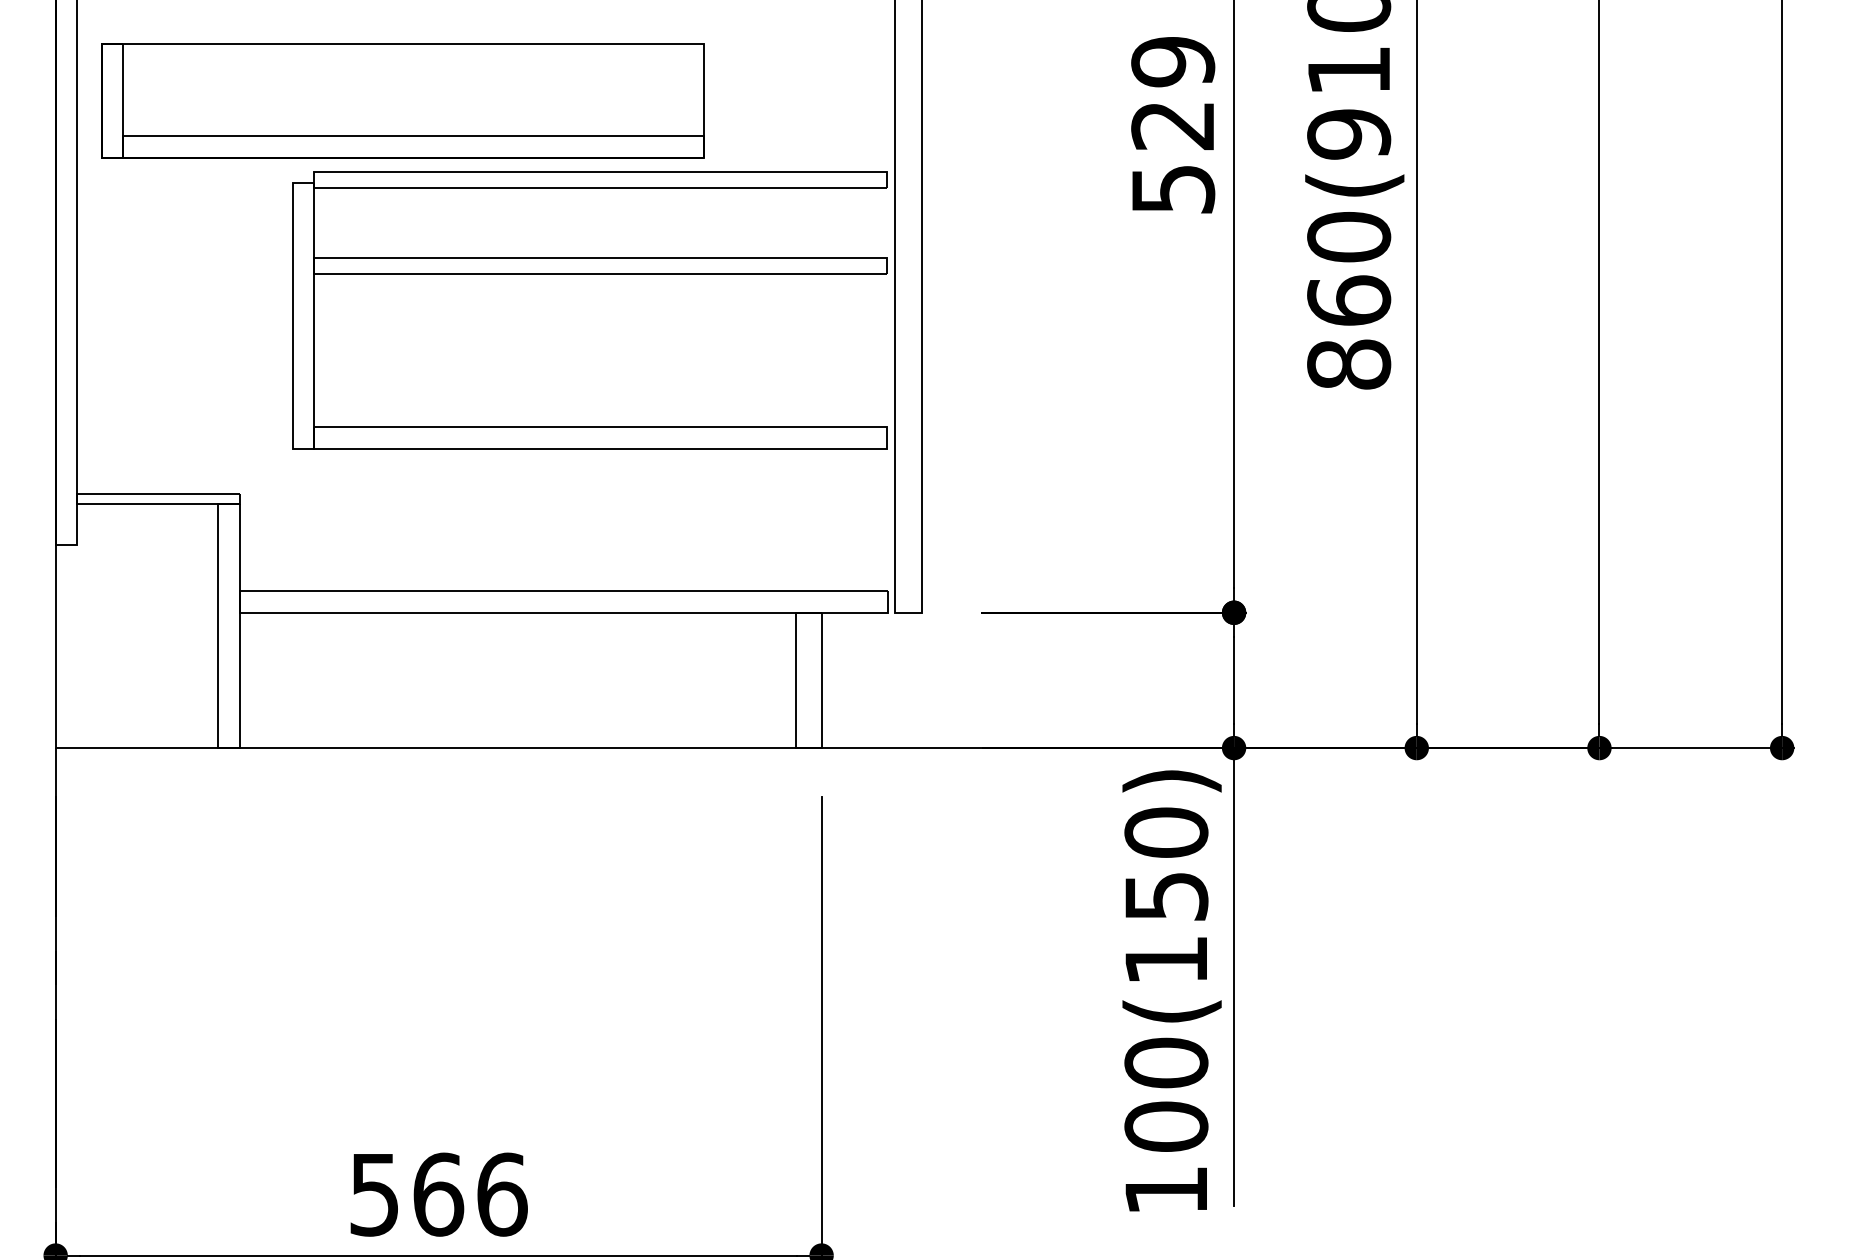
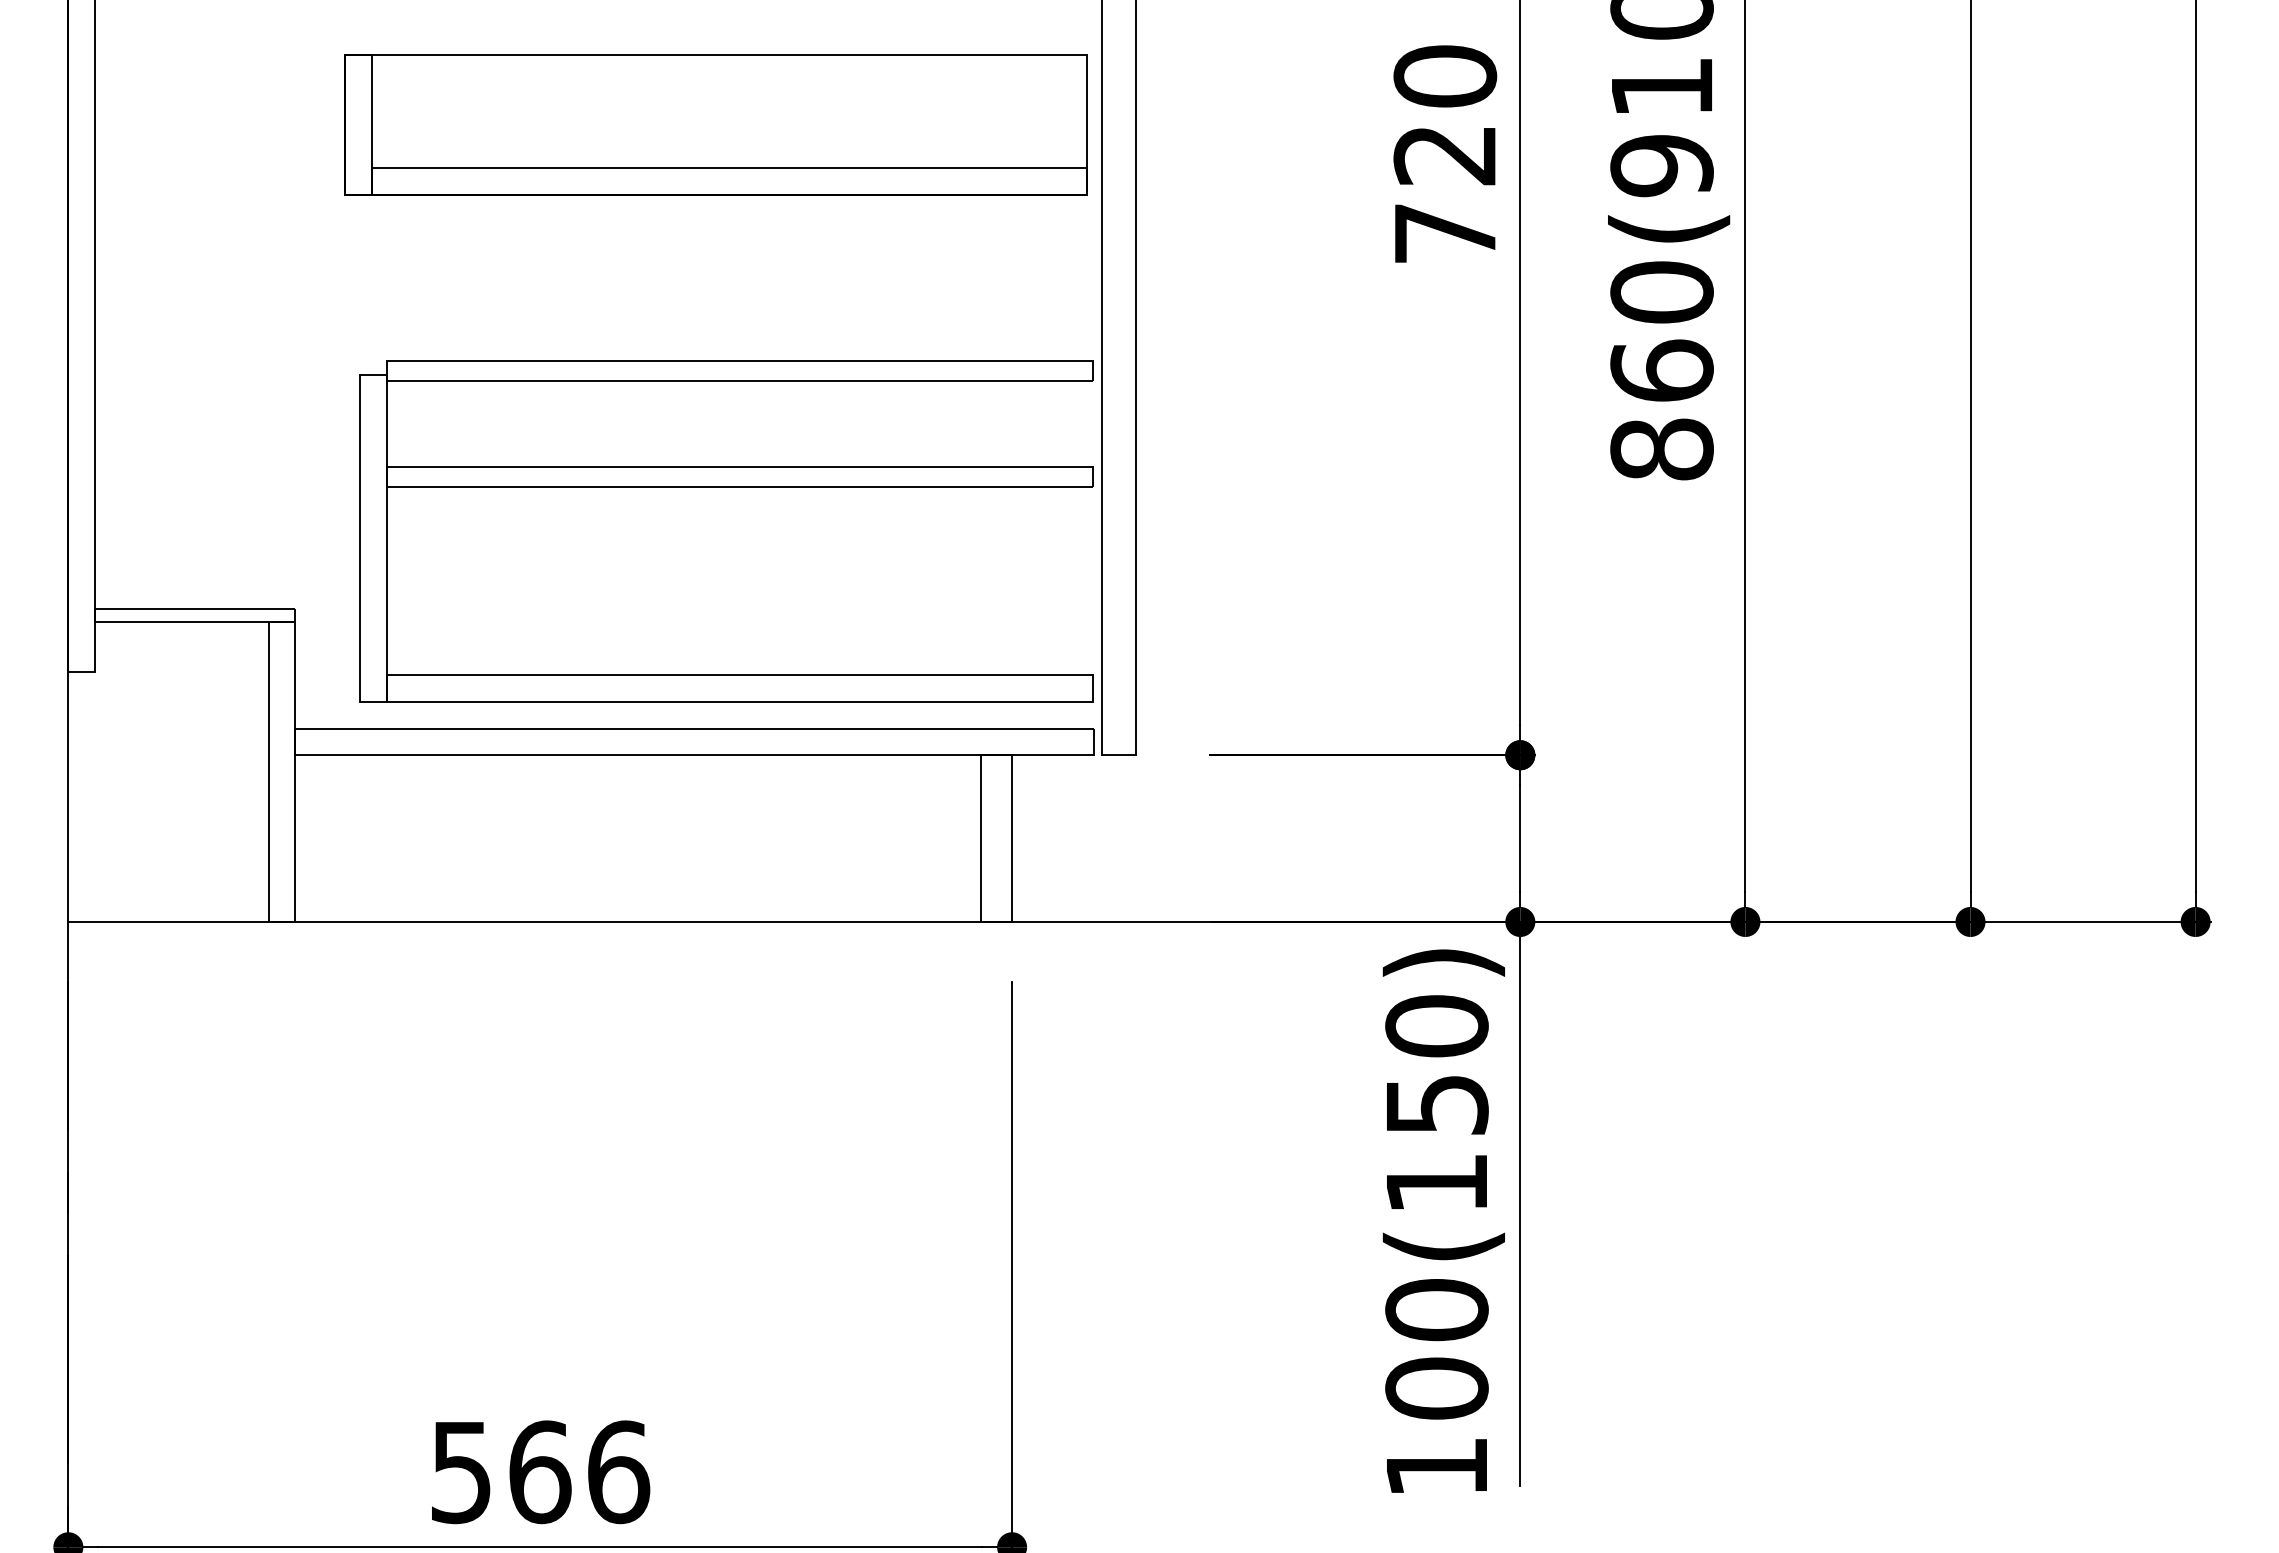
part: (402, 100) -> (715, 124), moved
text: (1173, 125) -> (1445, 154), 529 -> 720
part: (589, 274) -> (726, 487), moved

